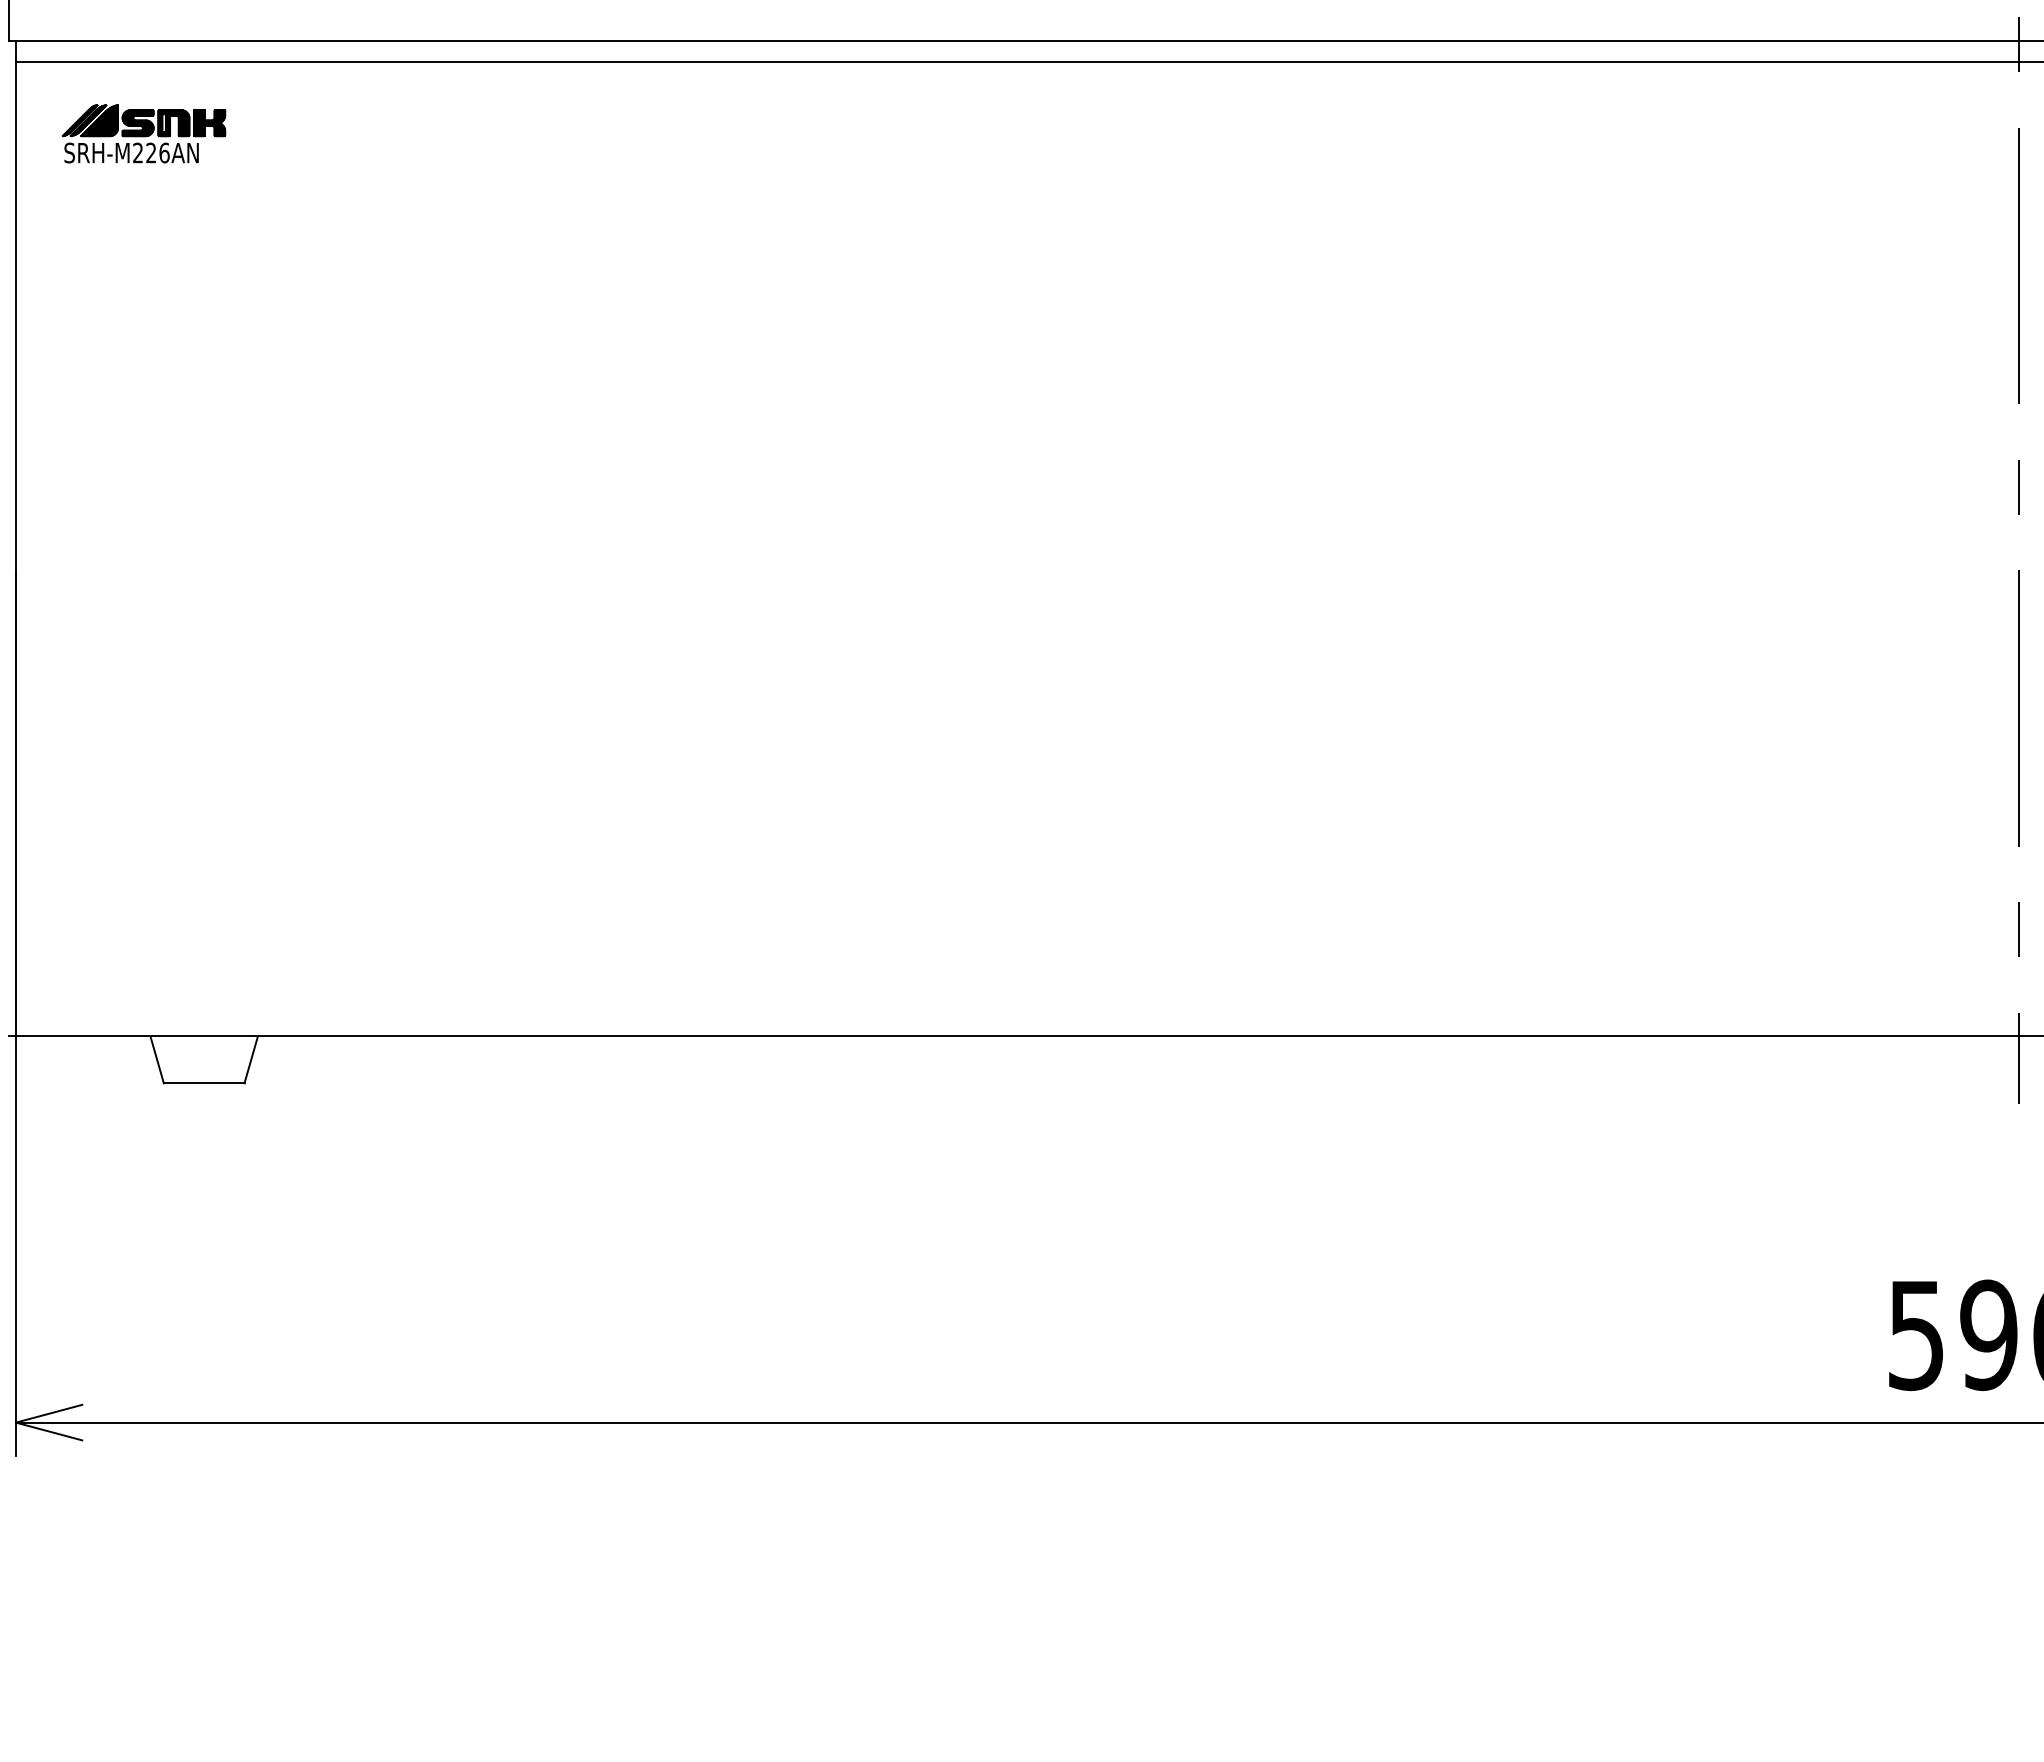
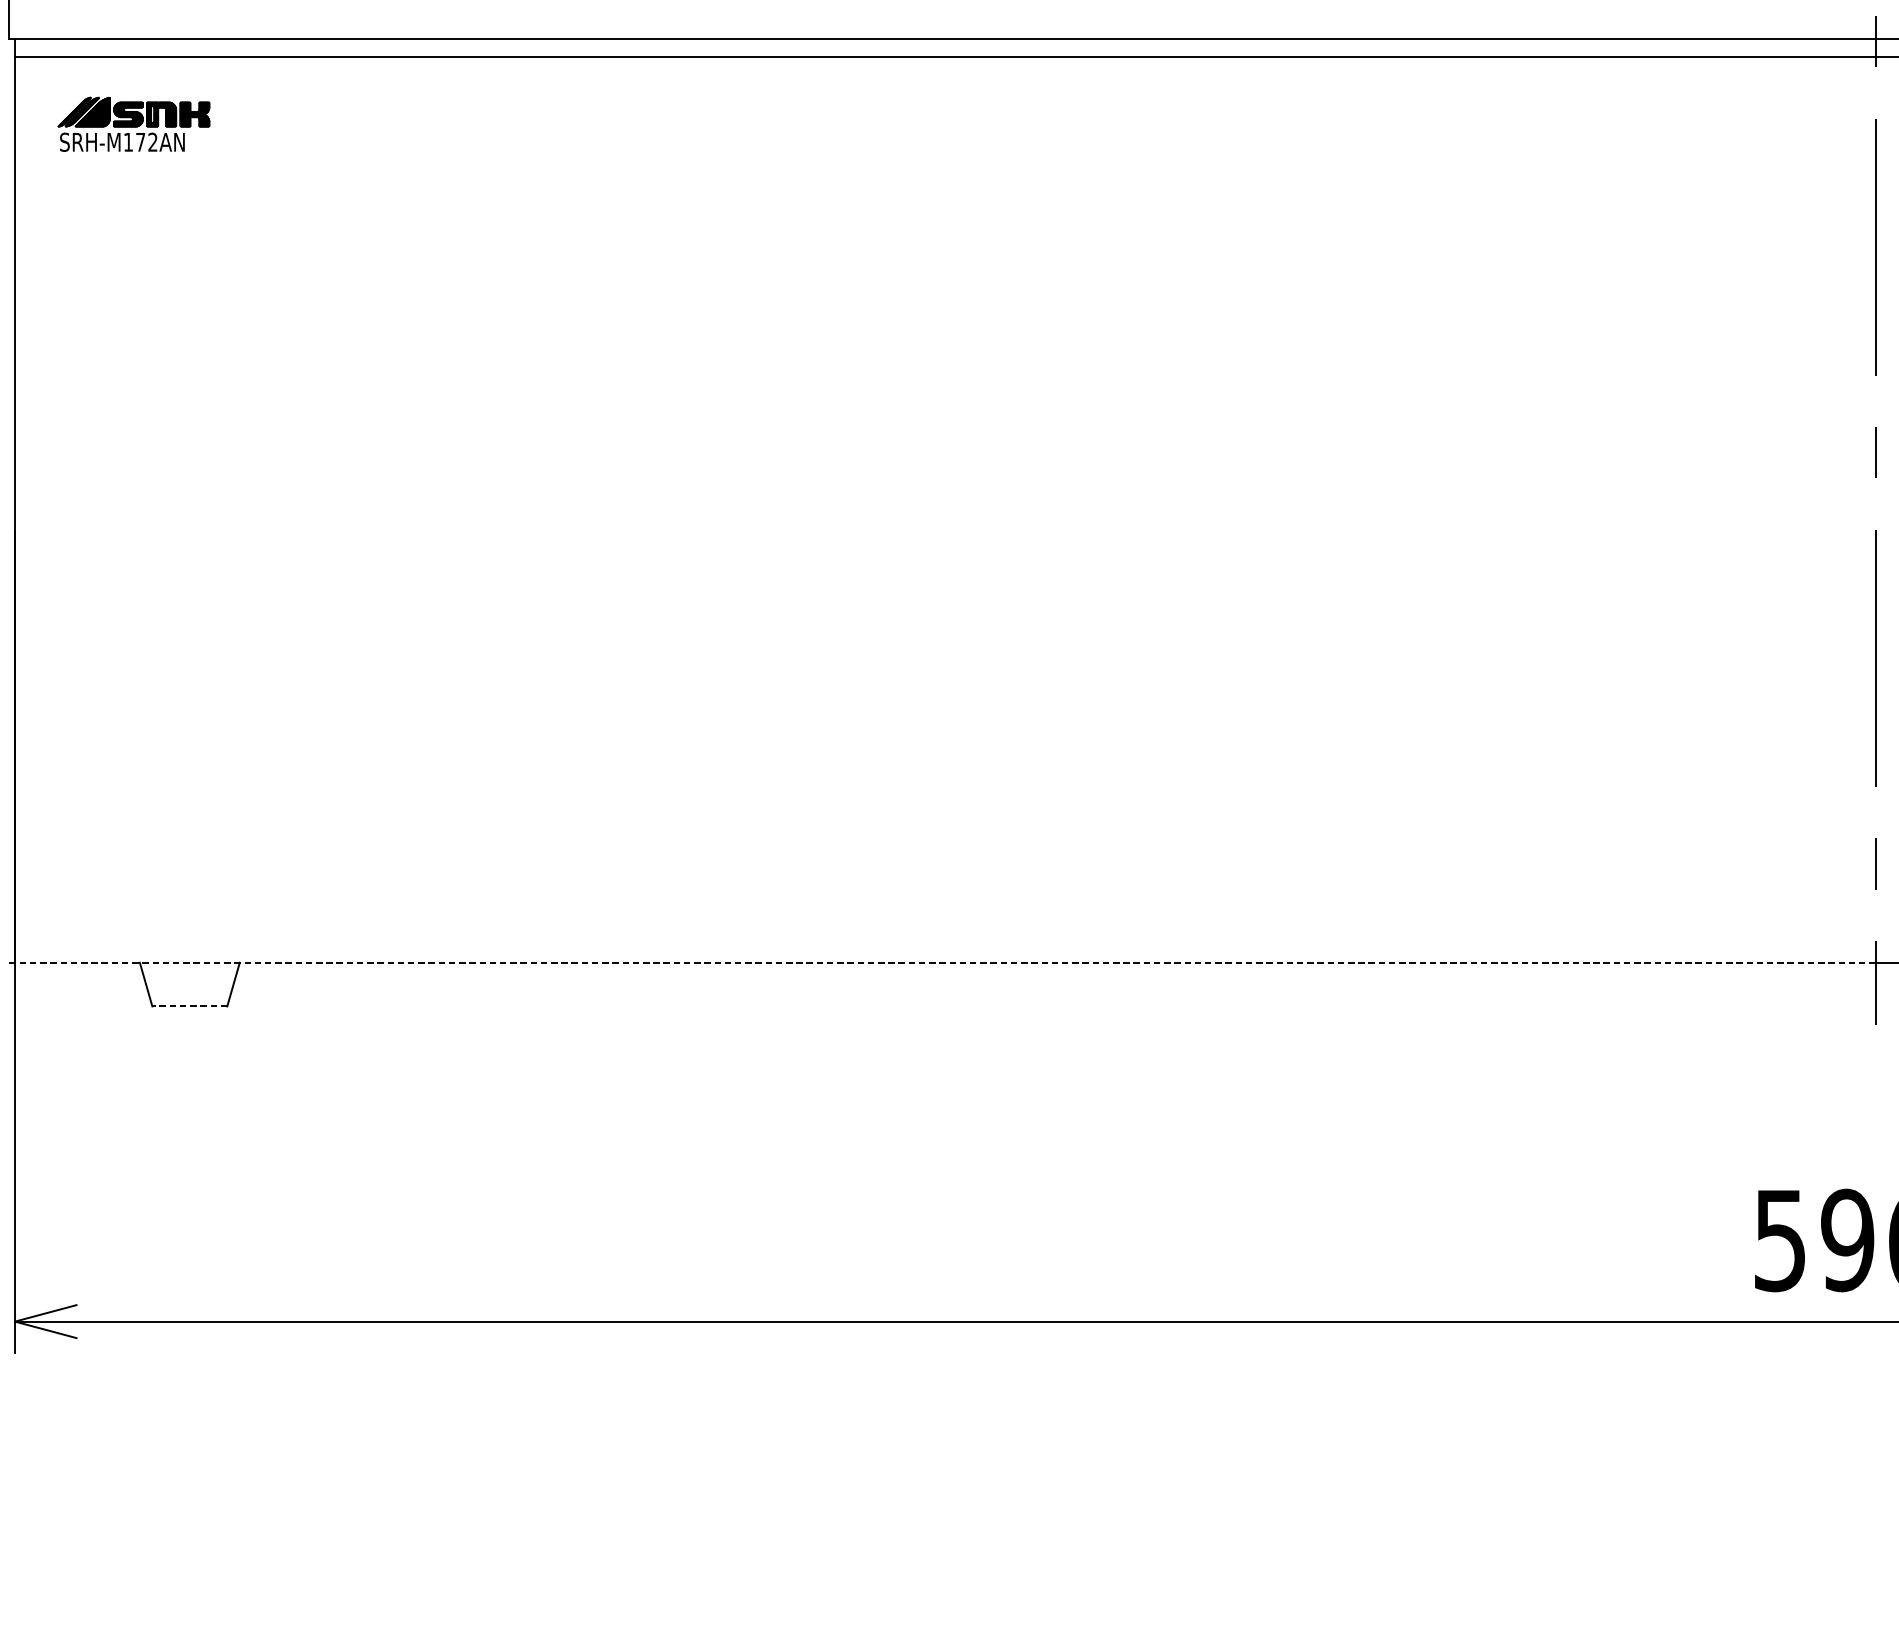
text: (151, 152) -> (140, 141), SRH-M226AN -> SRH-M172AN
line: (1014, 1036) -> (942, 962), solid -> dashed
line: (203, 1083) -> (189, 1006), solid -> dashed

